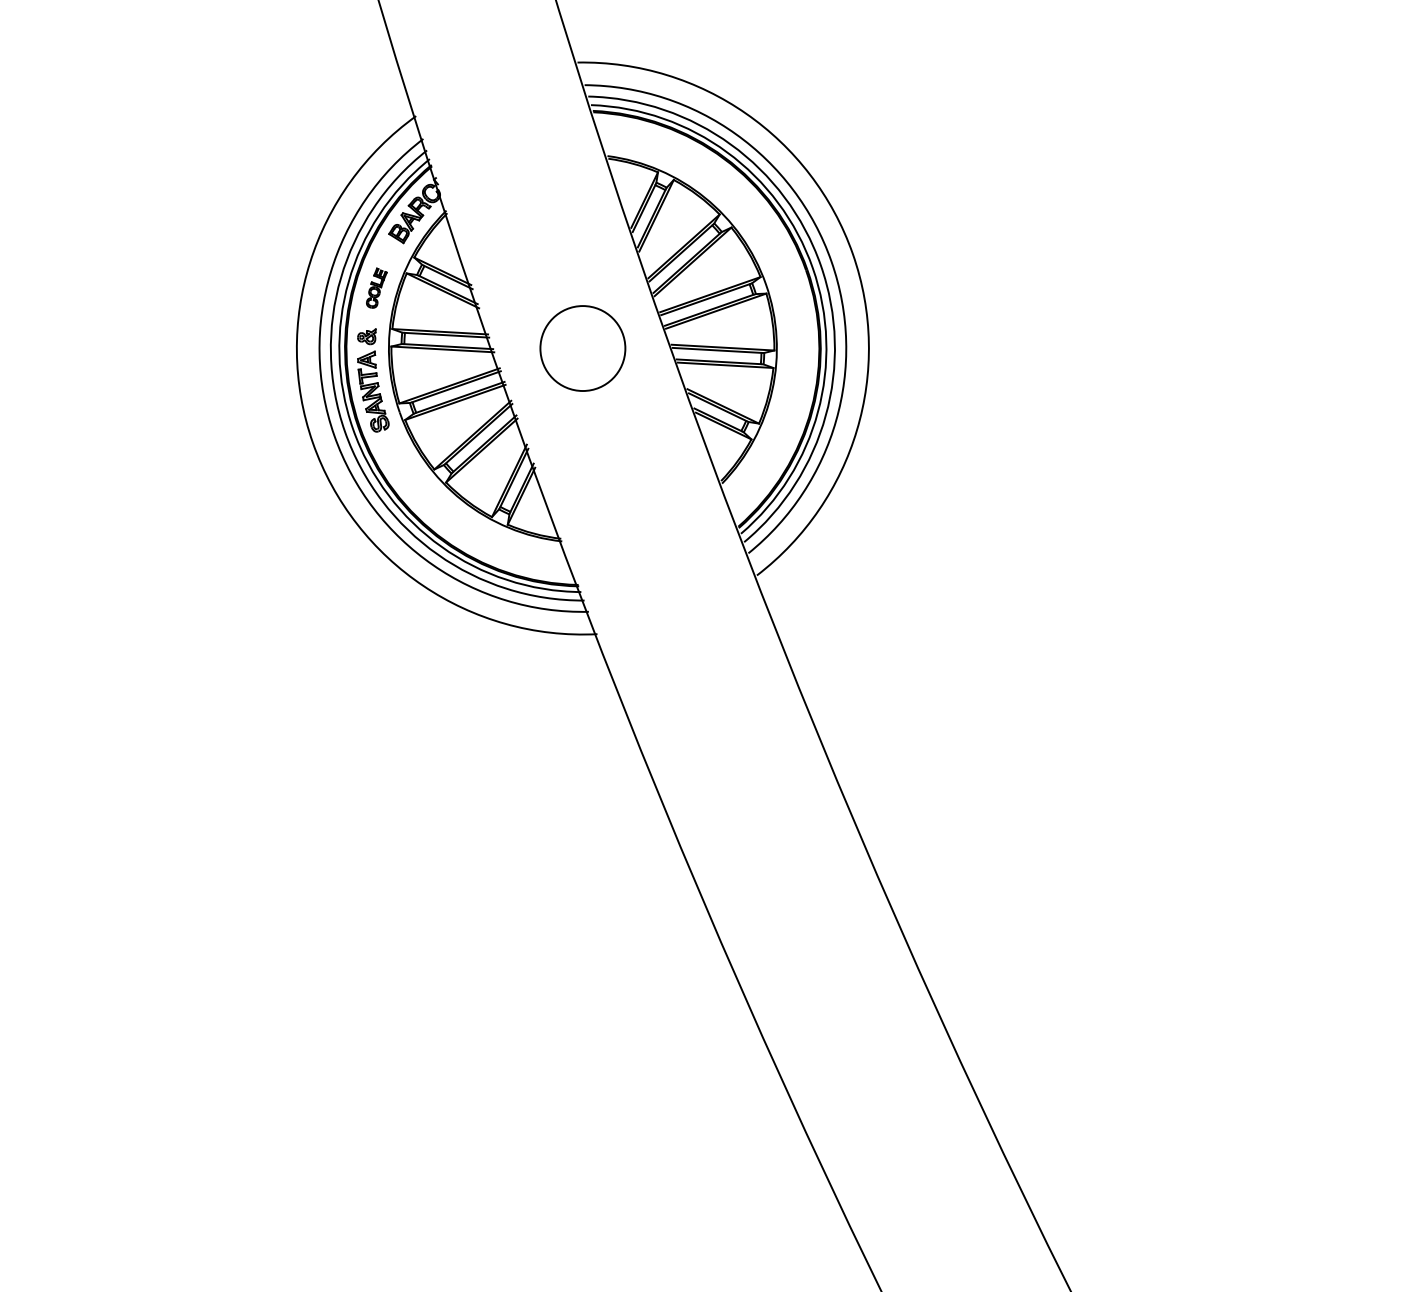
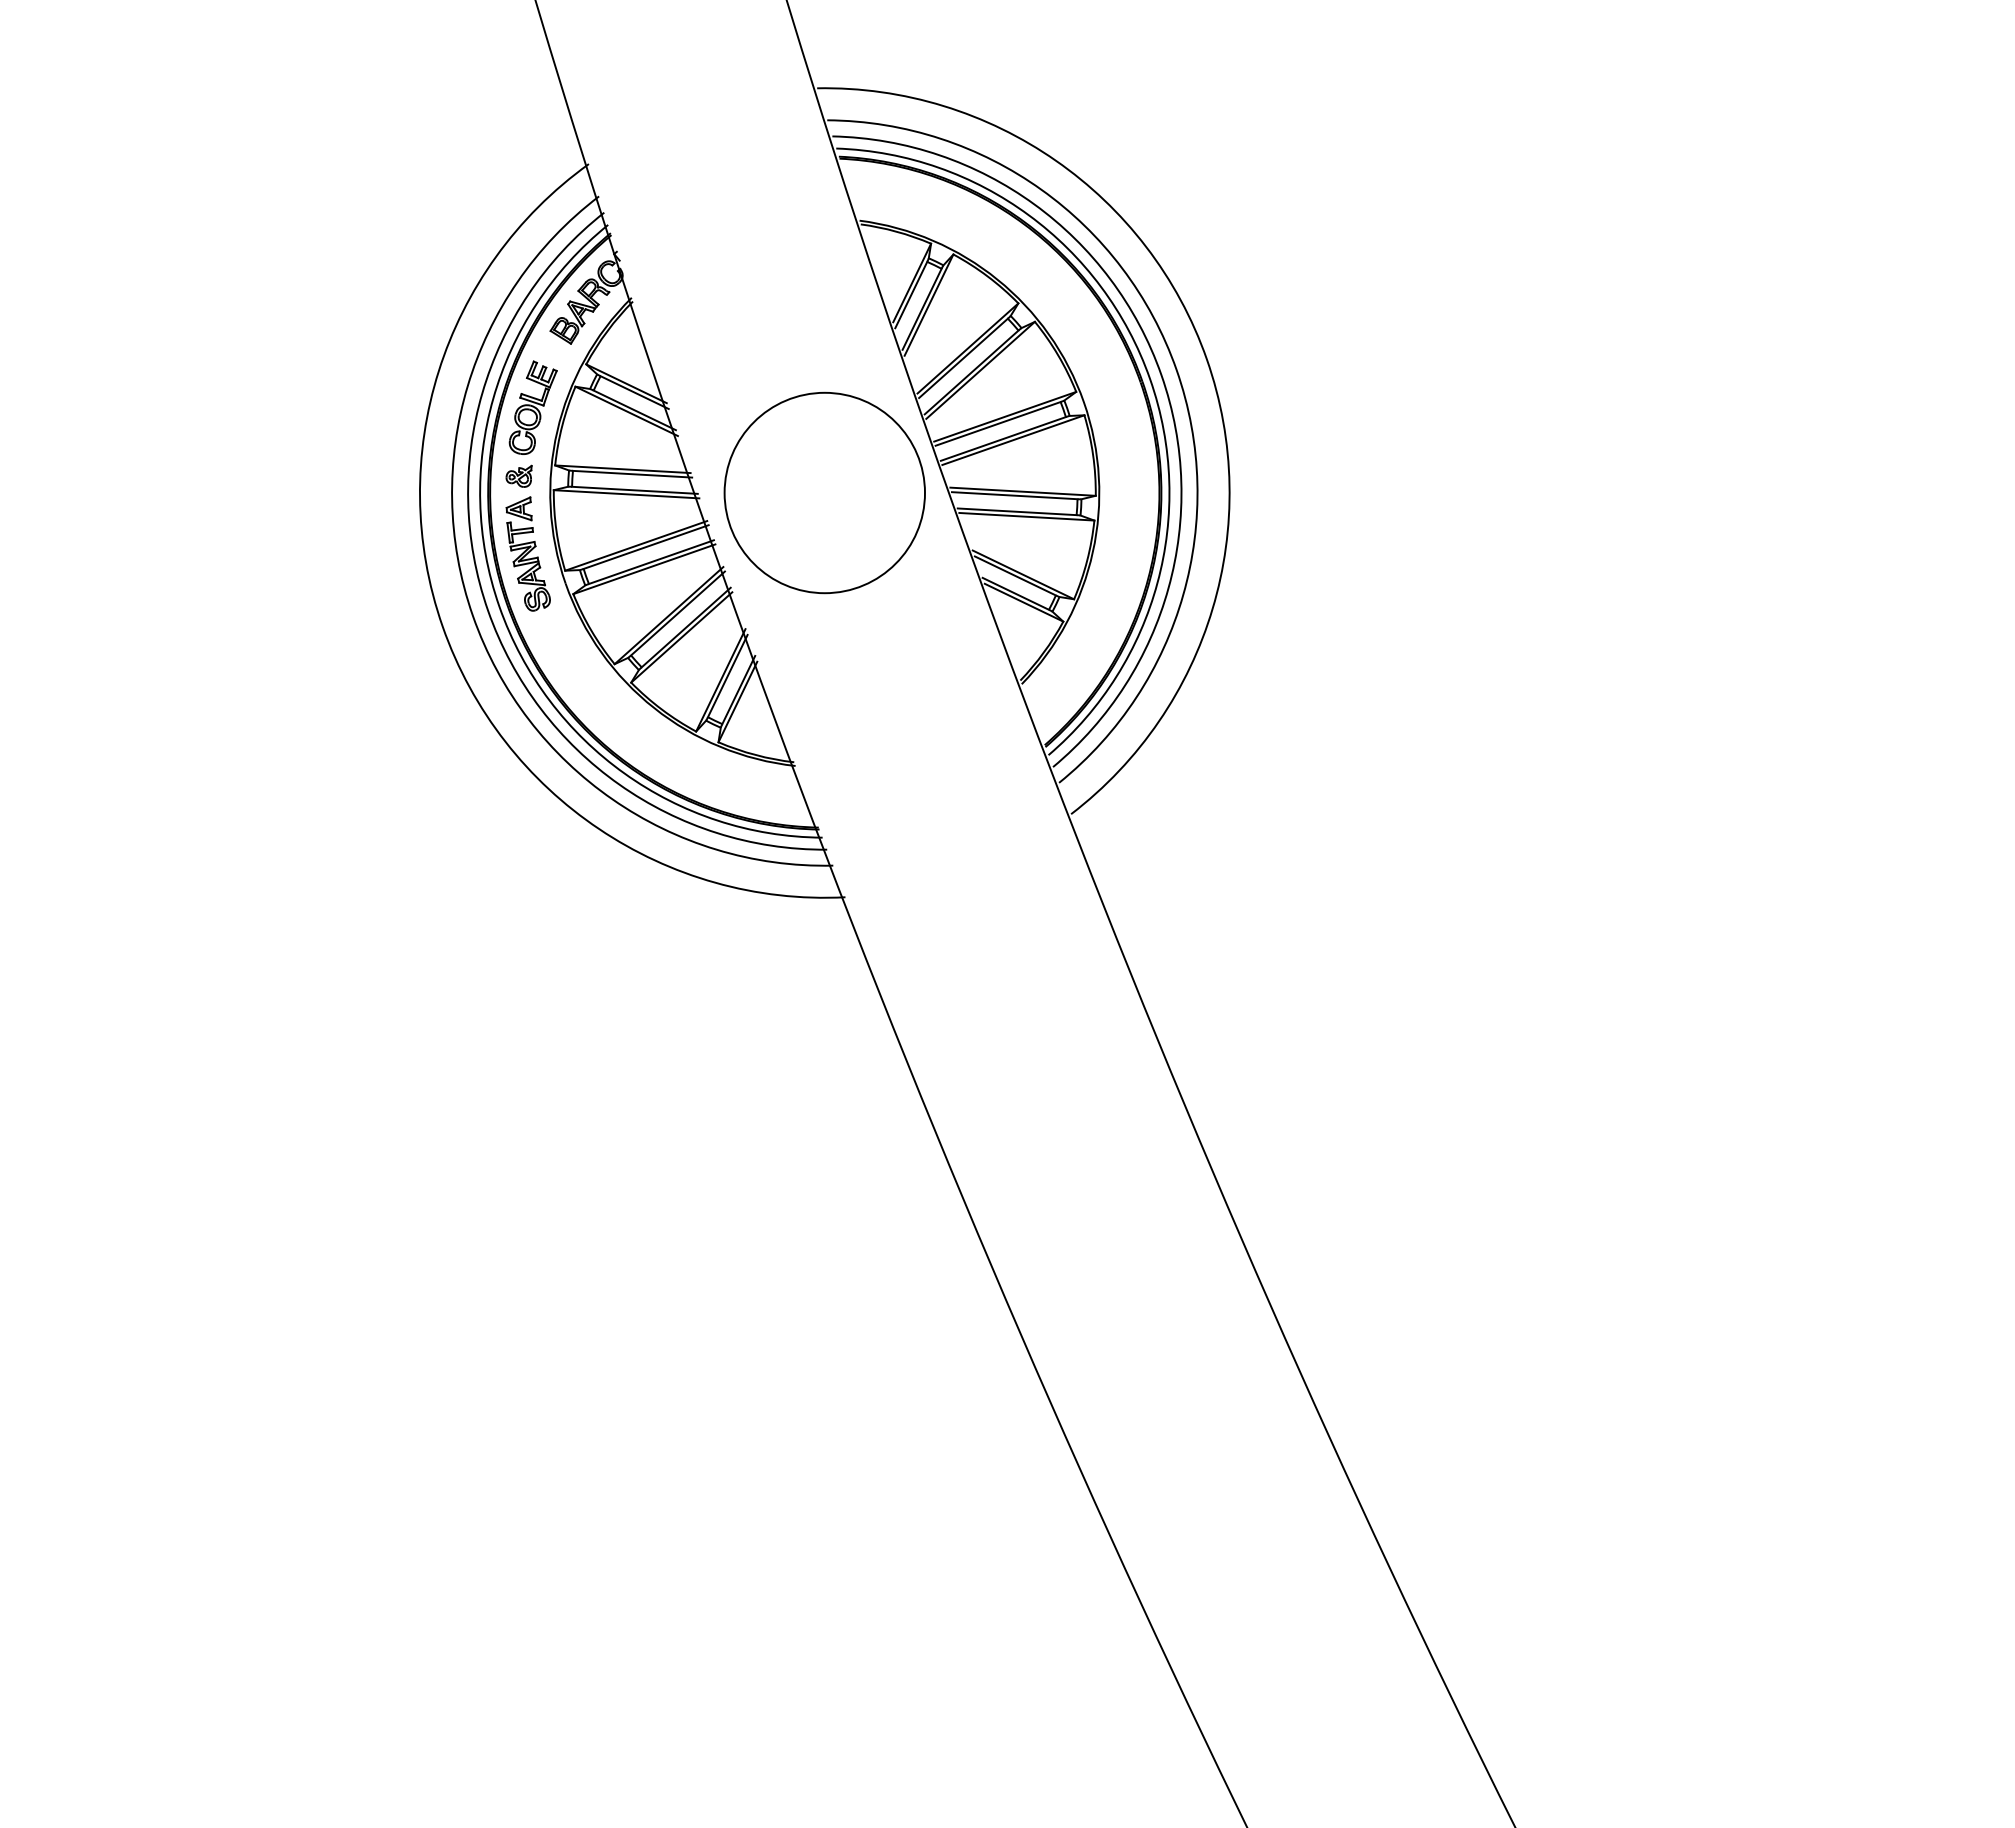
part: (376, 288) -> (532, 407), size x1.67
circle: (582, 348) -> (824, 492), size x1.67

